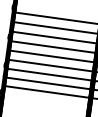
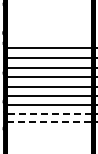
line: (47, 82) -> (48, 113), solid -> dashed
line: (47, 91) -> (49, 122), solid -> dashed

